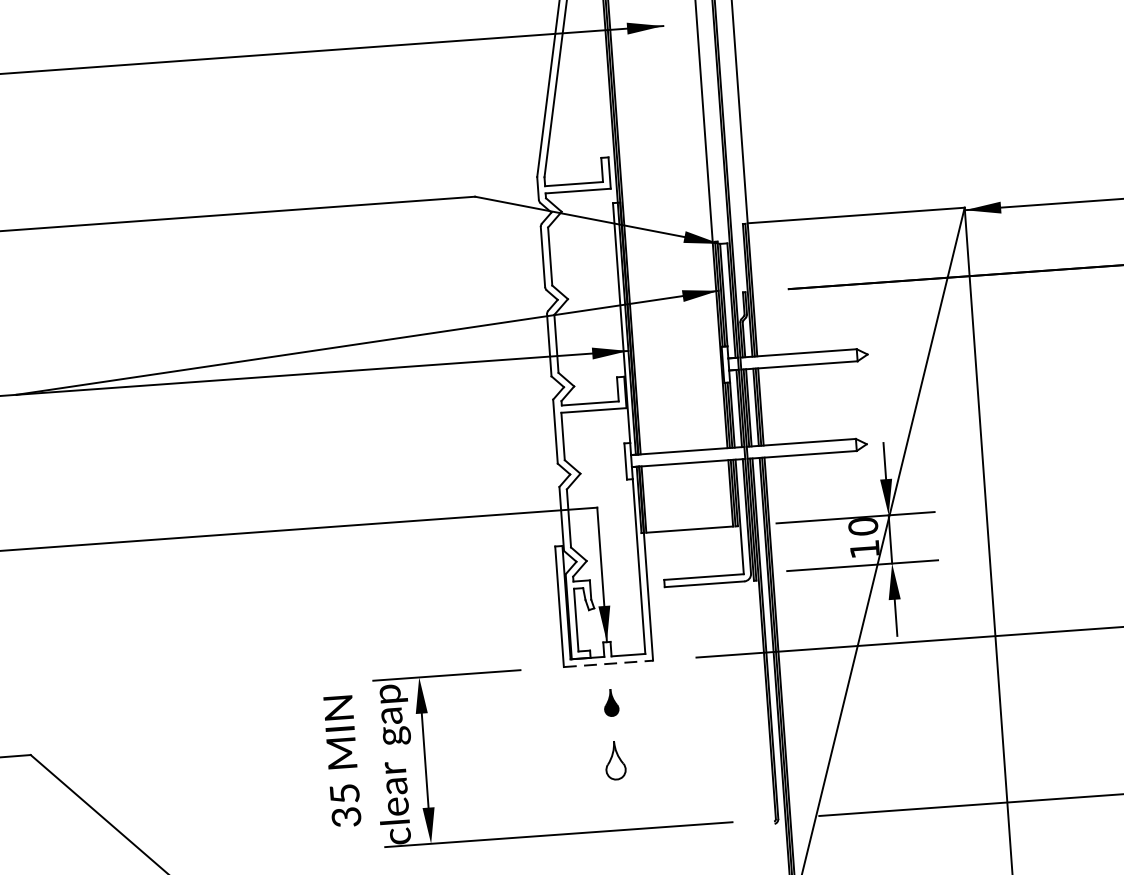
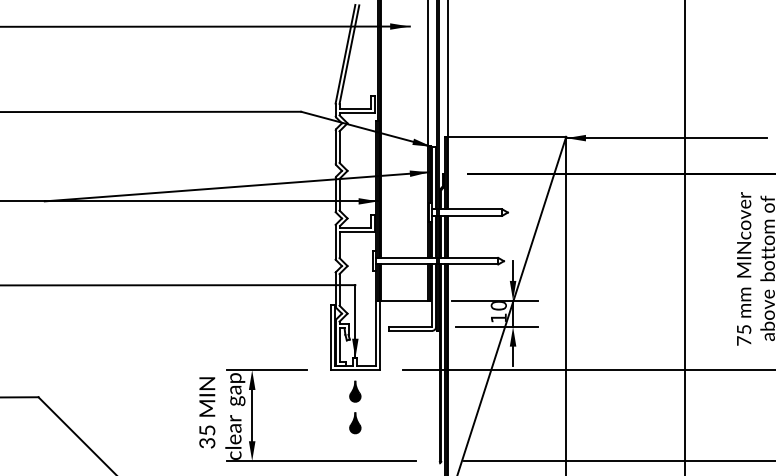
line: (608, 664) -> (355, 370), dashed -> solid
part: (611, 702) -> (355, 391), size x1.43
fill: (615, 759) -> (355, 422), added

